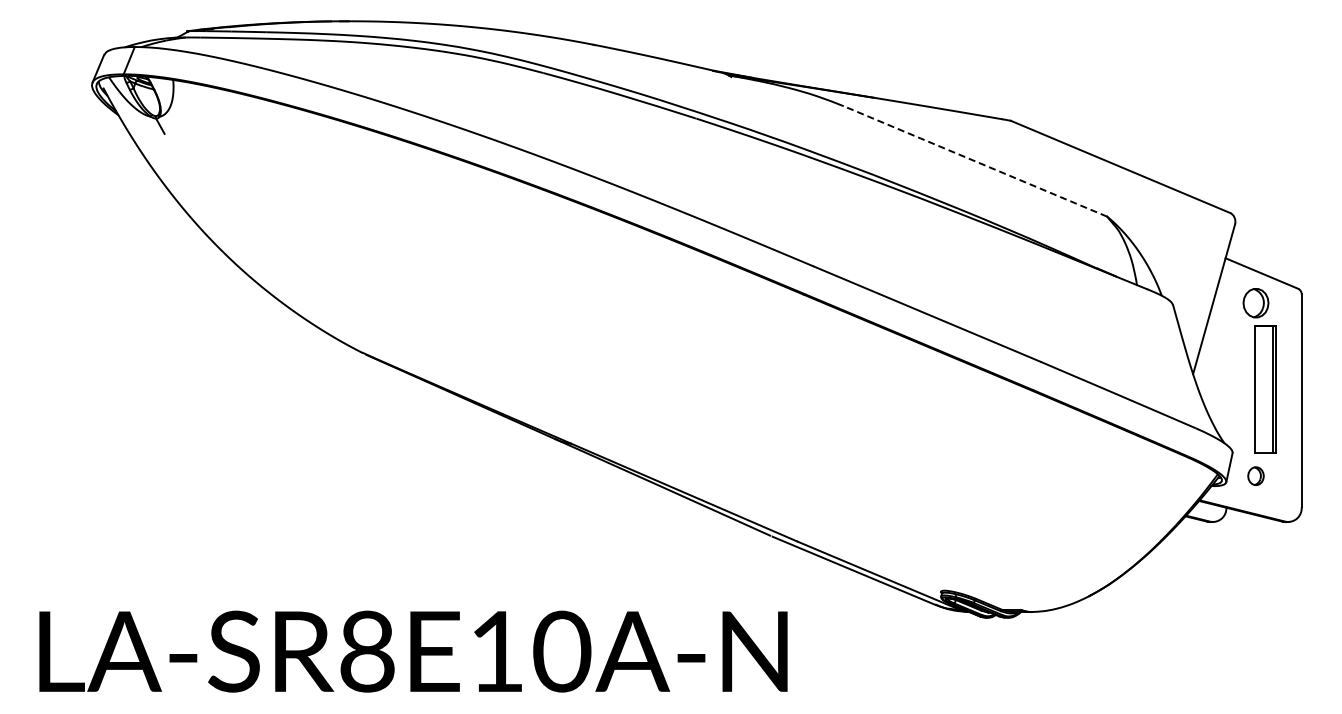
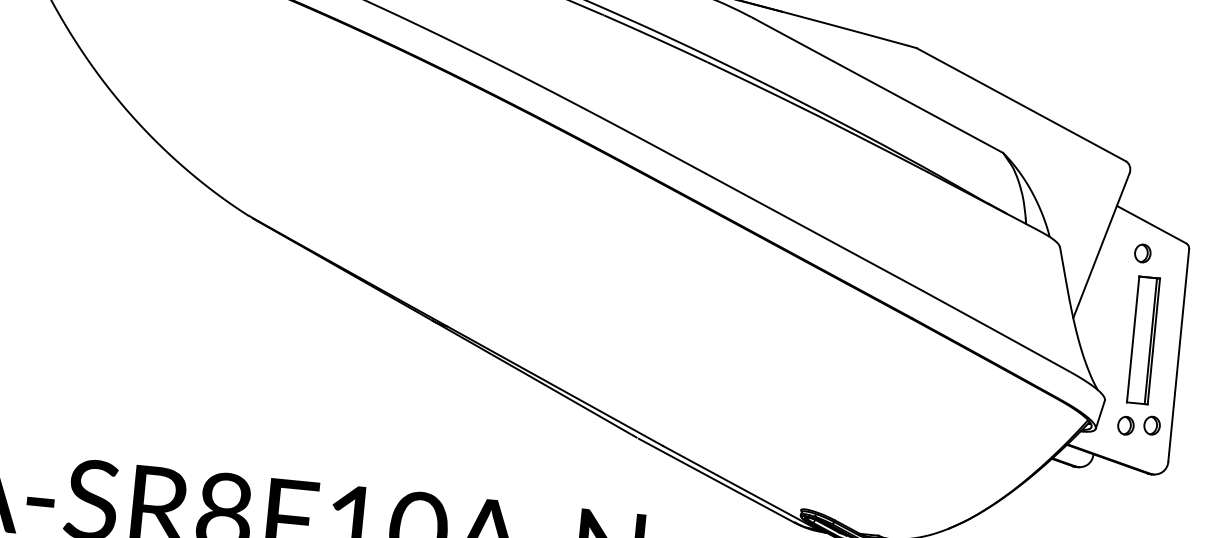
line: (975, 161) -> (877, 85), dashed -> solid
part: (1255, 302) -> (1142, 252), size x0.62
part: (1281, 473) -> (1151, 425), added

